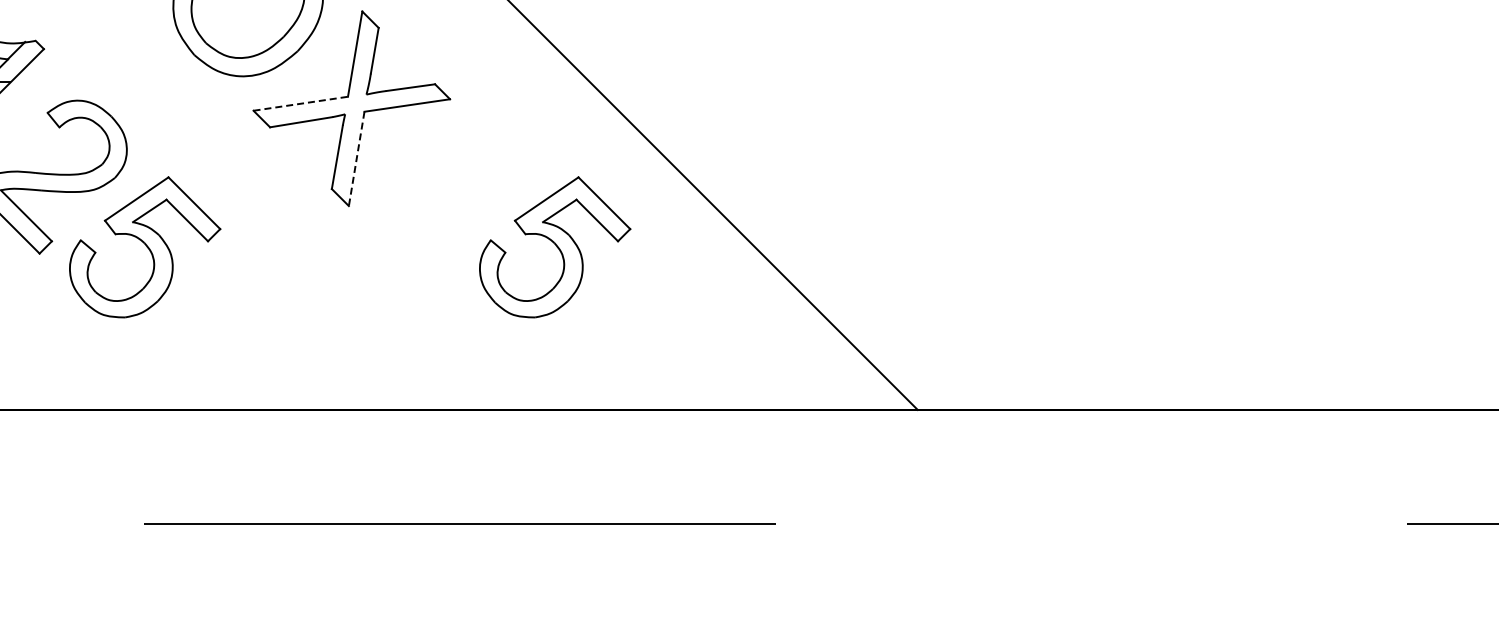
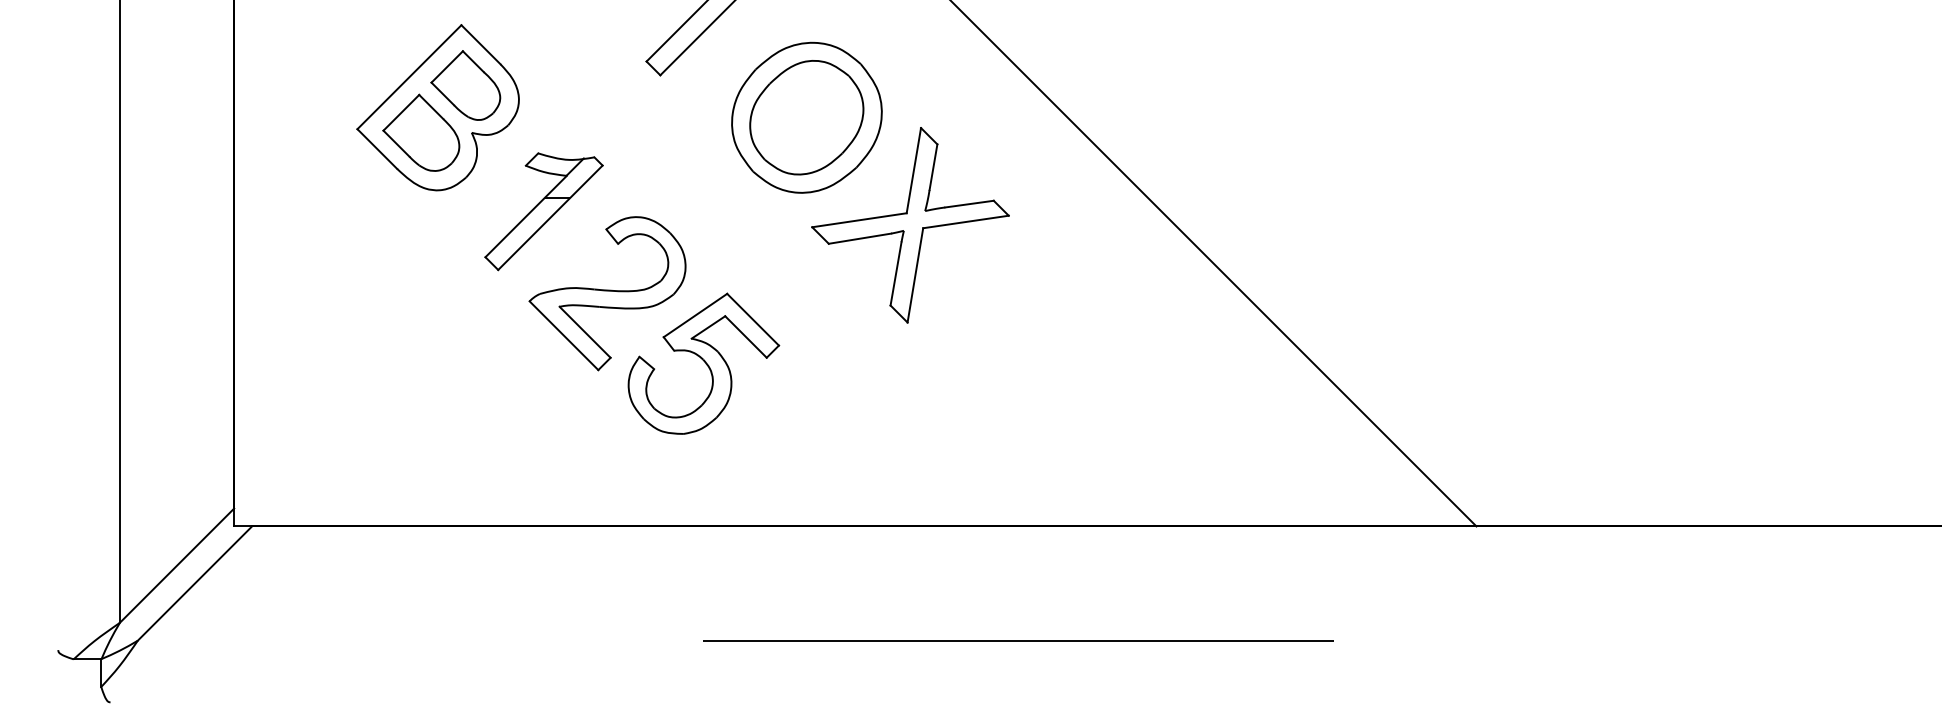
line: (300, 104) -> (859, 220), dashed -> solid
line: (356, 159) -> (915, 275), dashed -> solid
part: (554, 247) -> (1113, 363), removed

